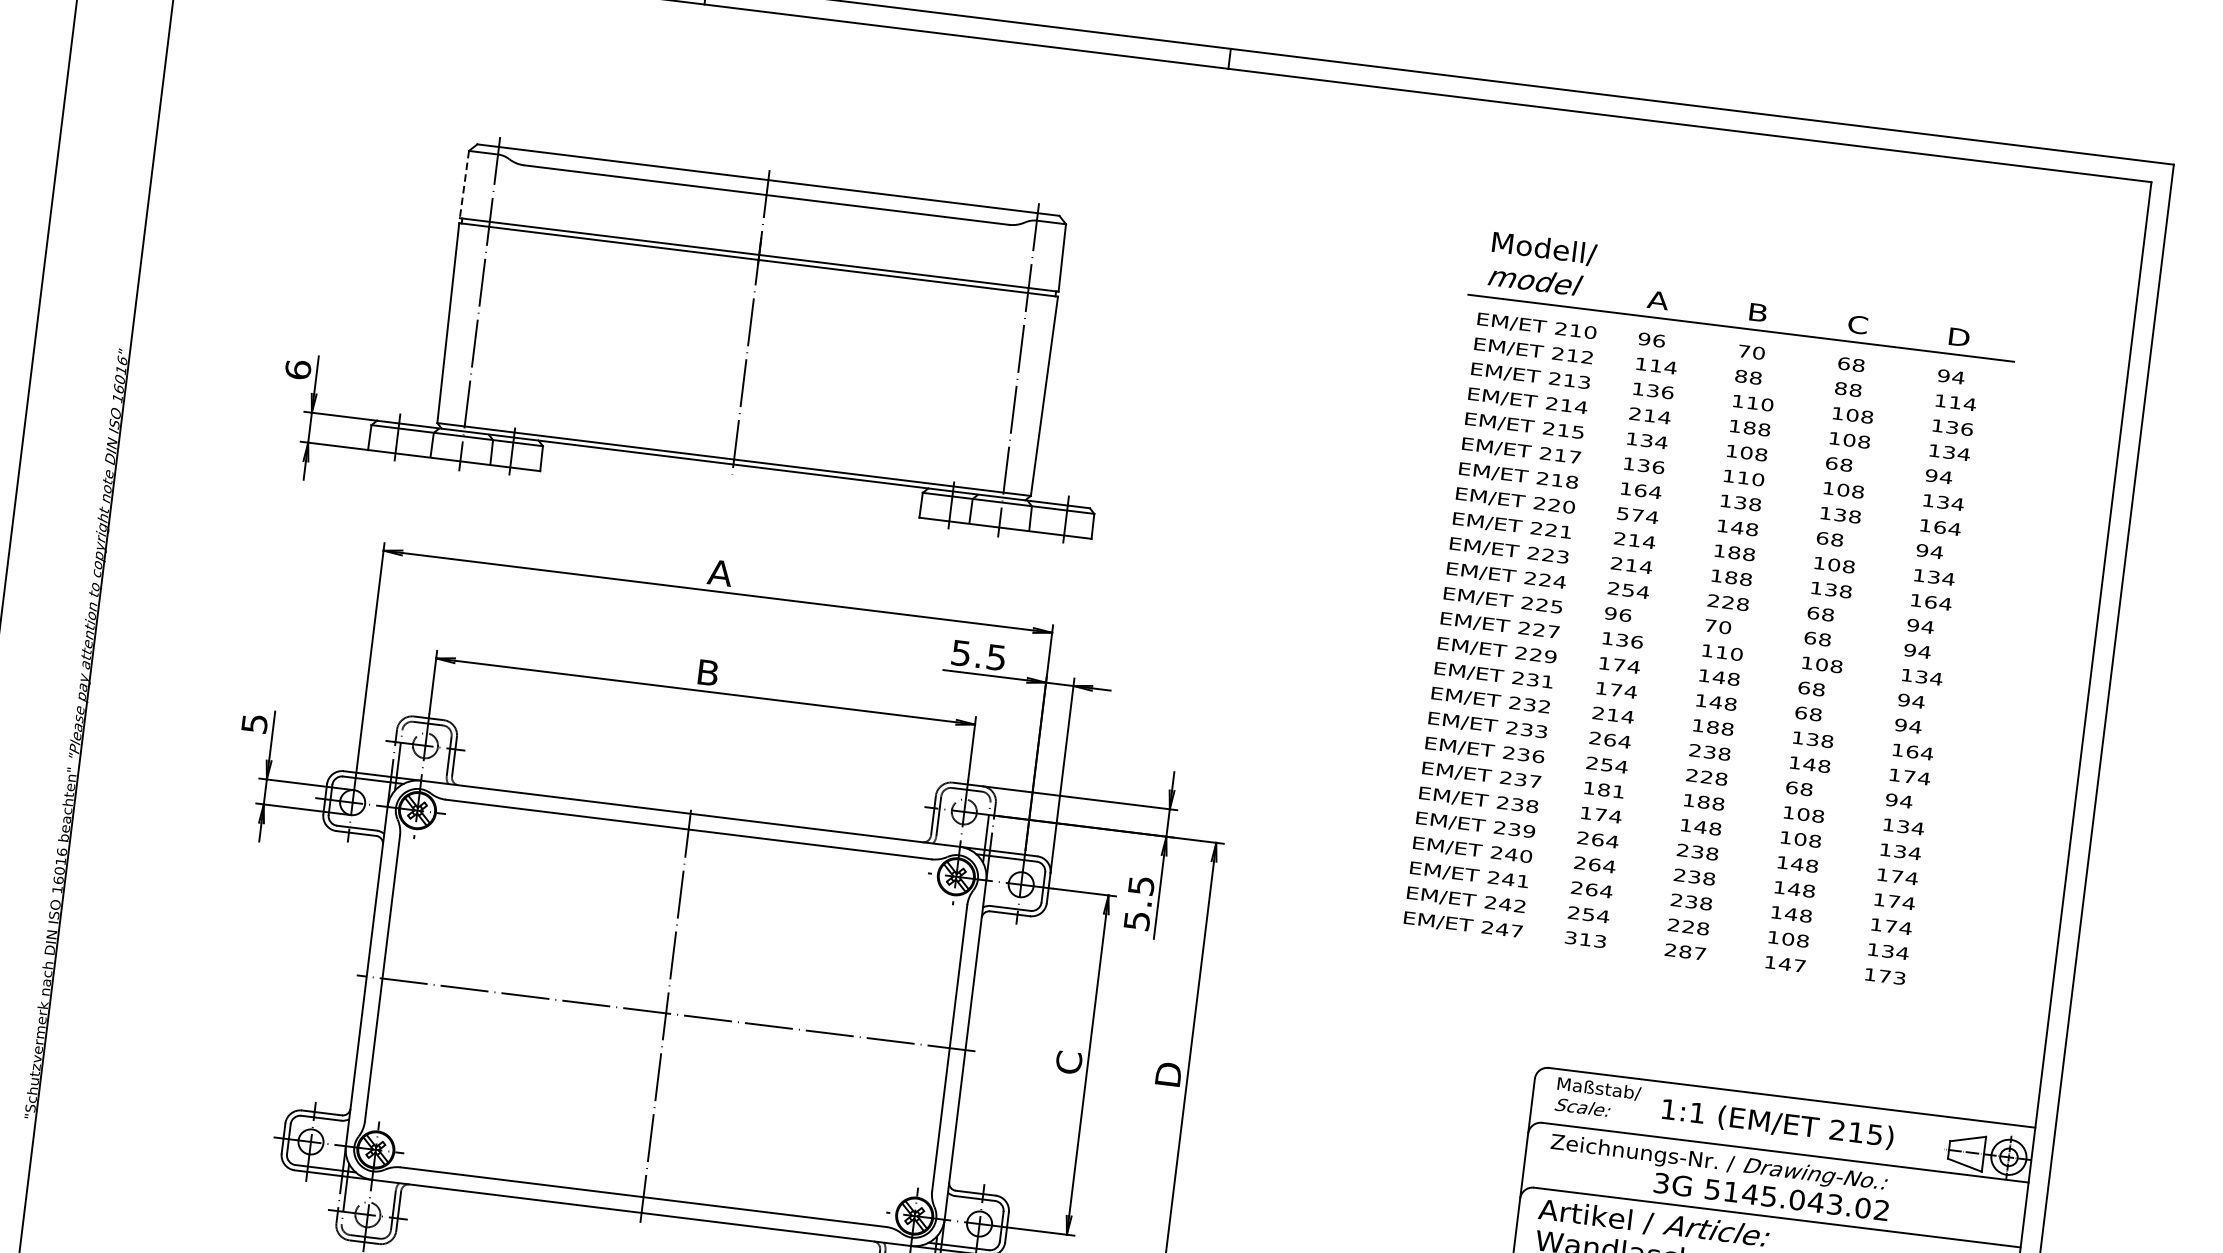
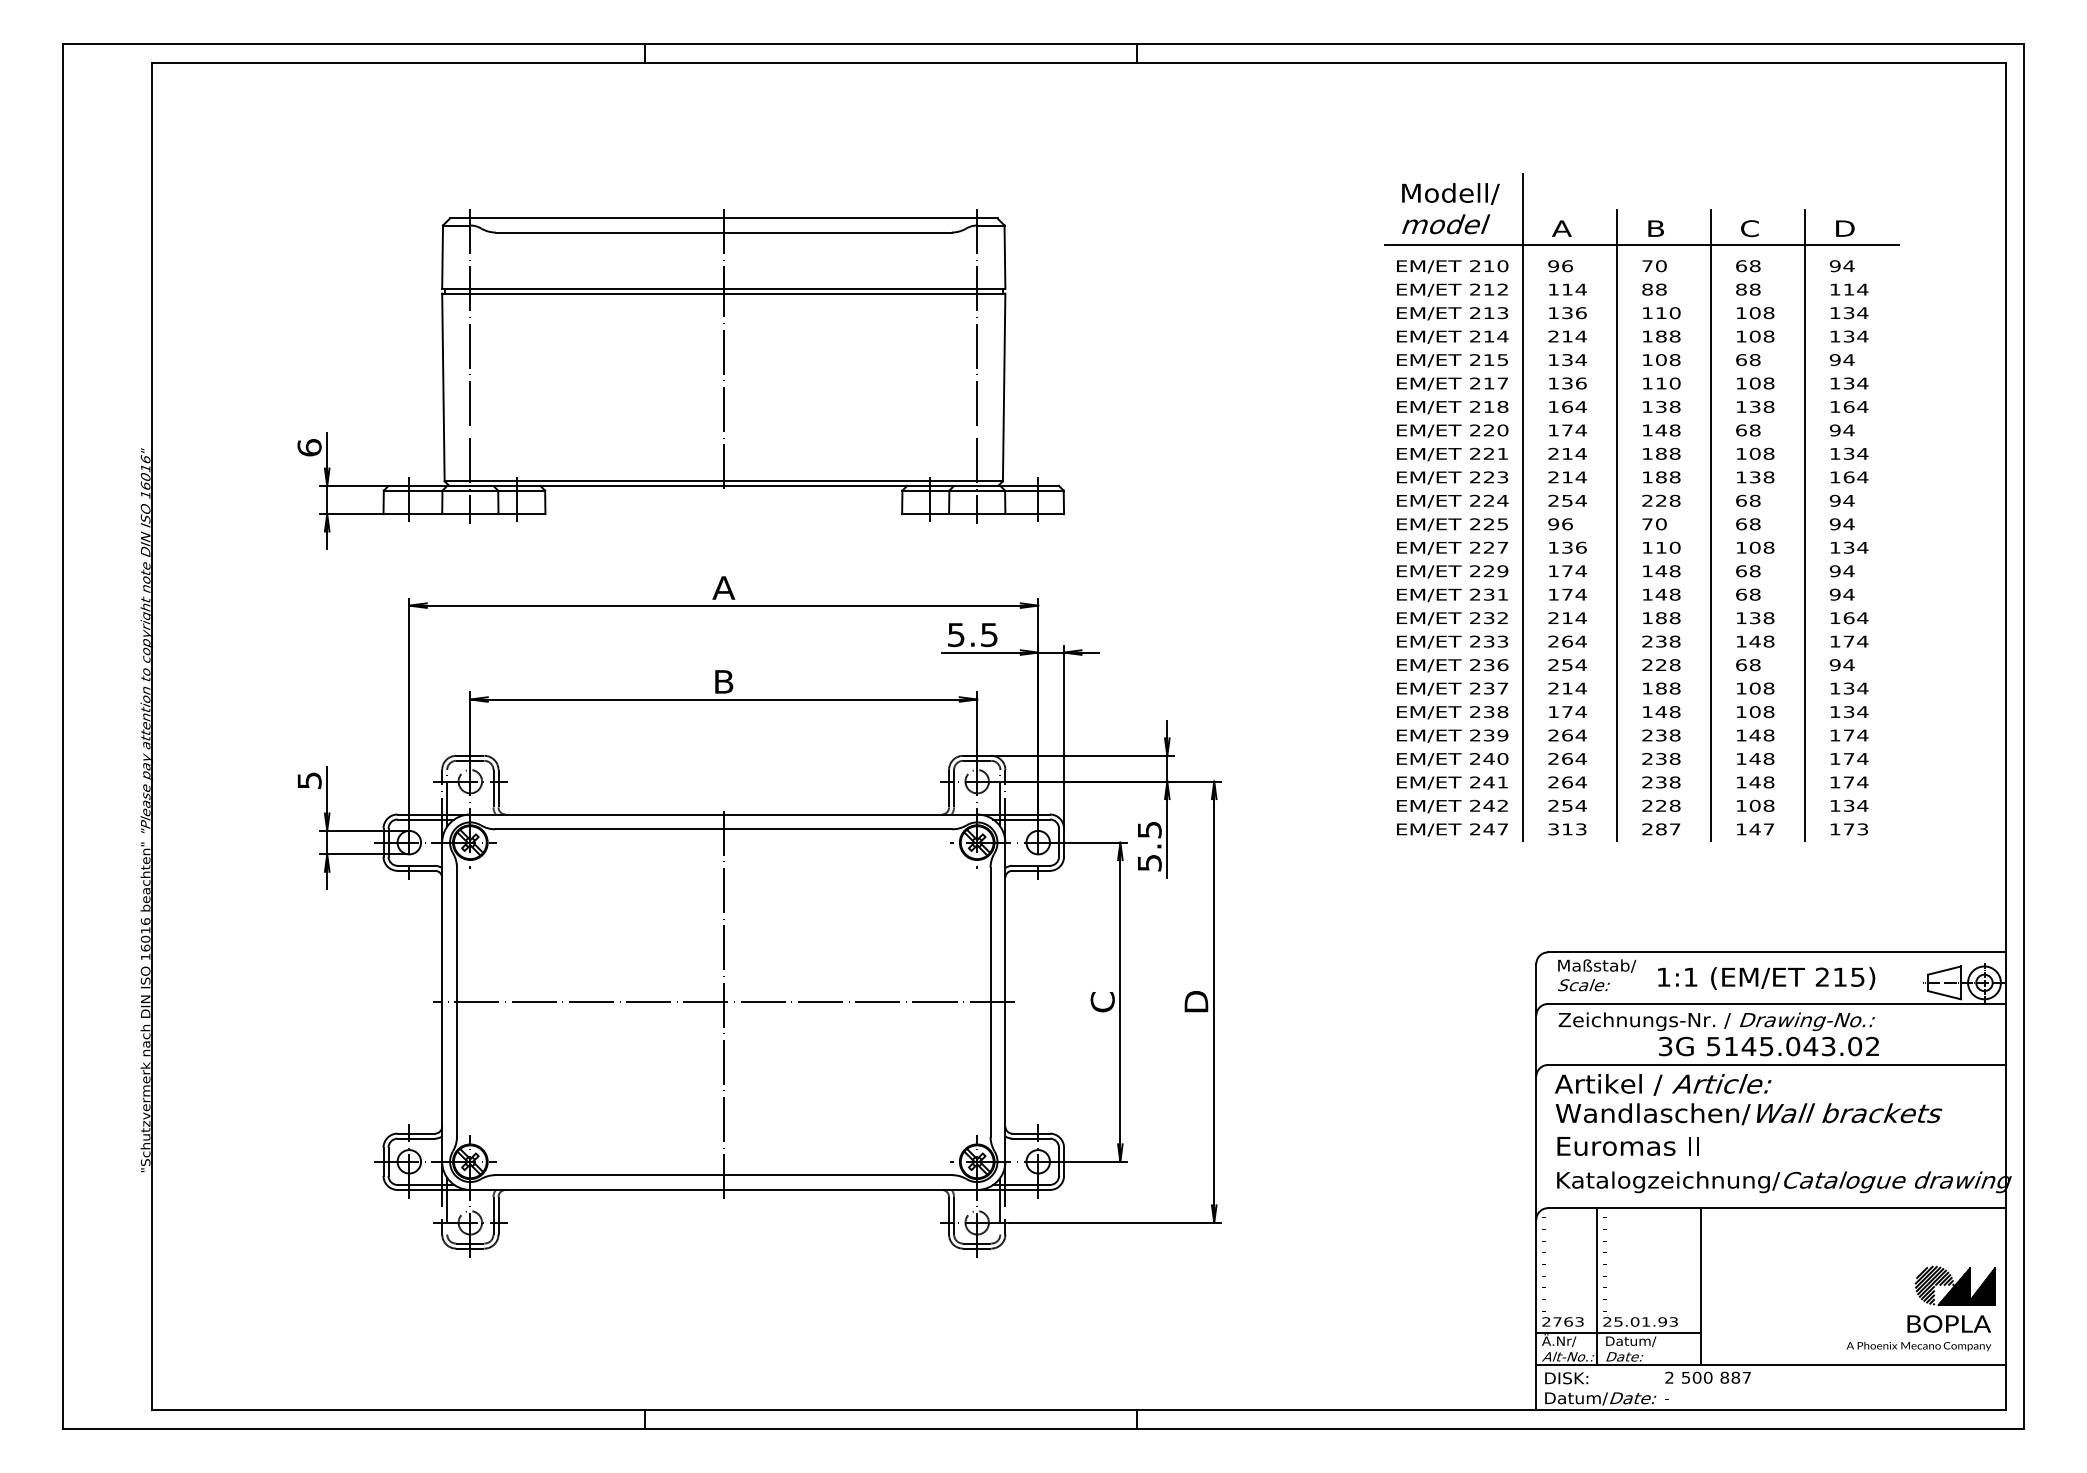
line: (464, 184) -> (442, 257), dashed -> solid
text: (1966, 429) -> (1862, 313), 136 -> 134
text: (1622, 513) -> (1553, 430), 574 -> 174
line: (1580, 591) -> (1523, 507), added
line: (1678, 623) -> (1617, 525), added
line: (1778, 635) -> (1711, 525), added
line: (1877, 647) -> (1804, 525), added
text: (1604, 789) -> (1567, 688), 181 -> 214

